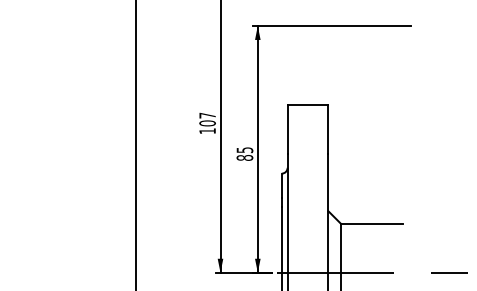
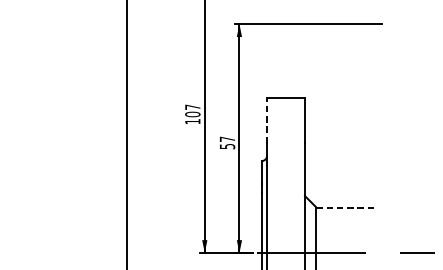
line: (287, 129) -> (266, 120), solid -> dashed
text: (244, 153) -> (227, 142), 85 -> 57
line: (371, 223) -> (344, 207), solid -> dashed

